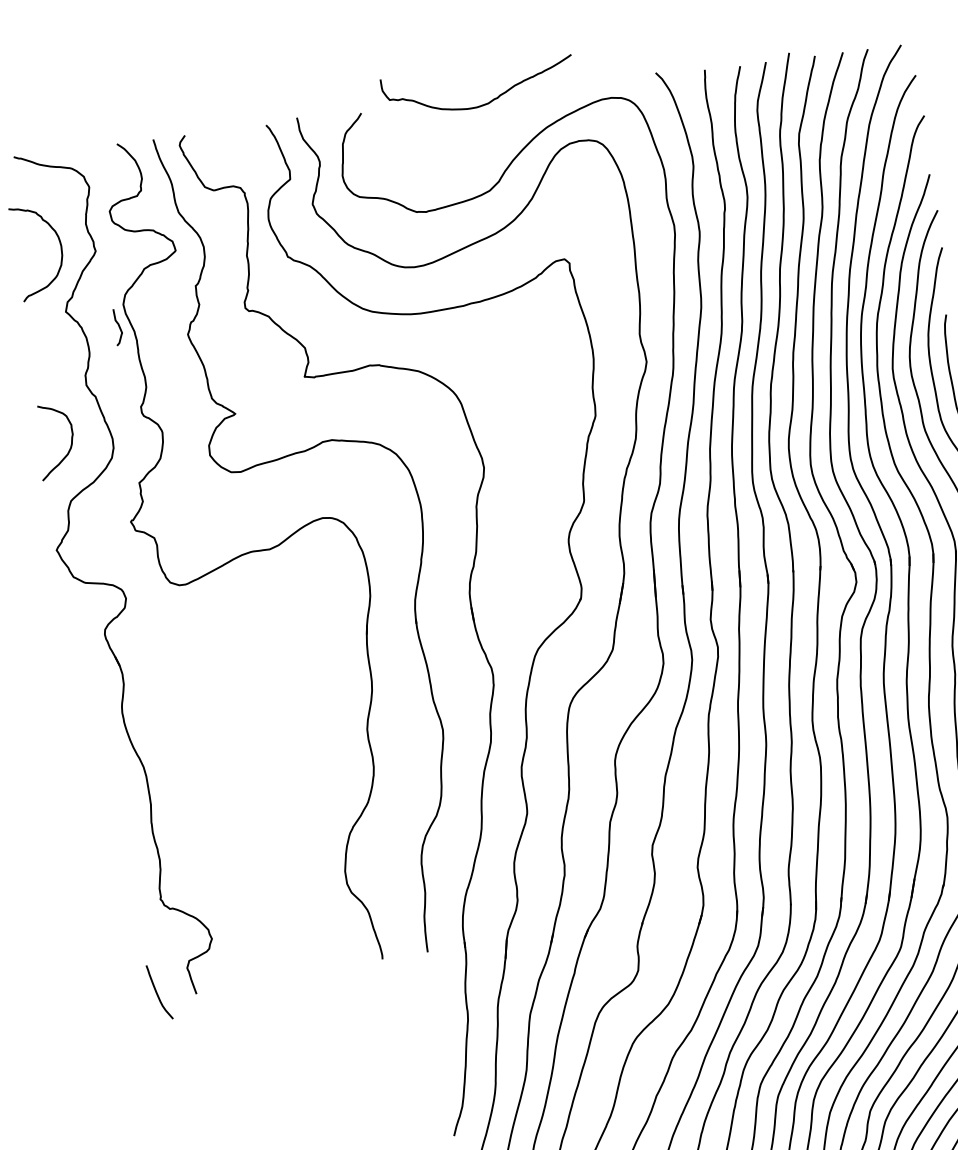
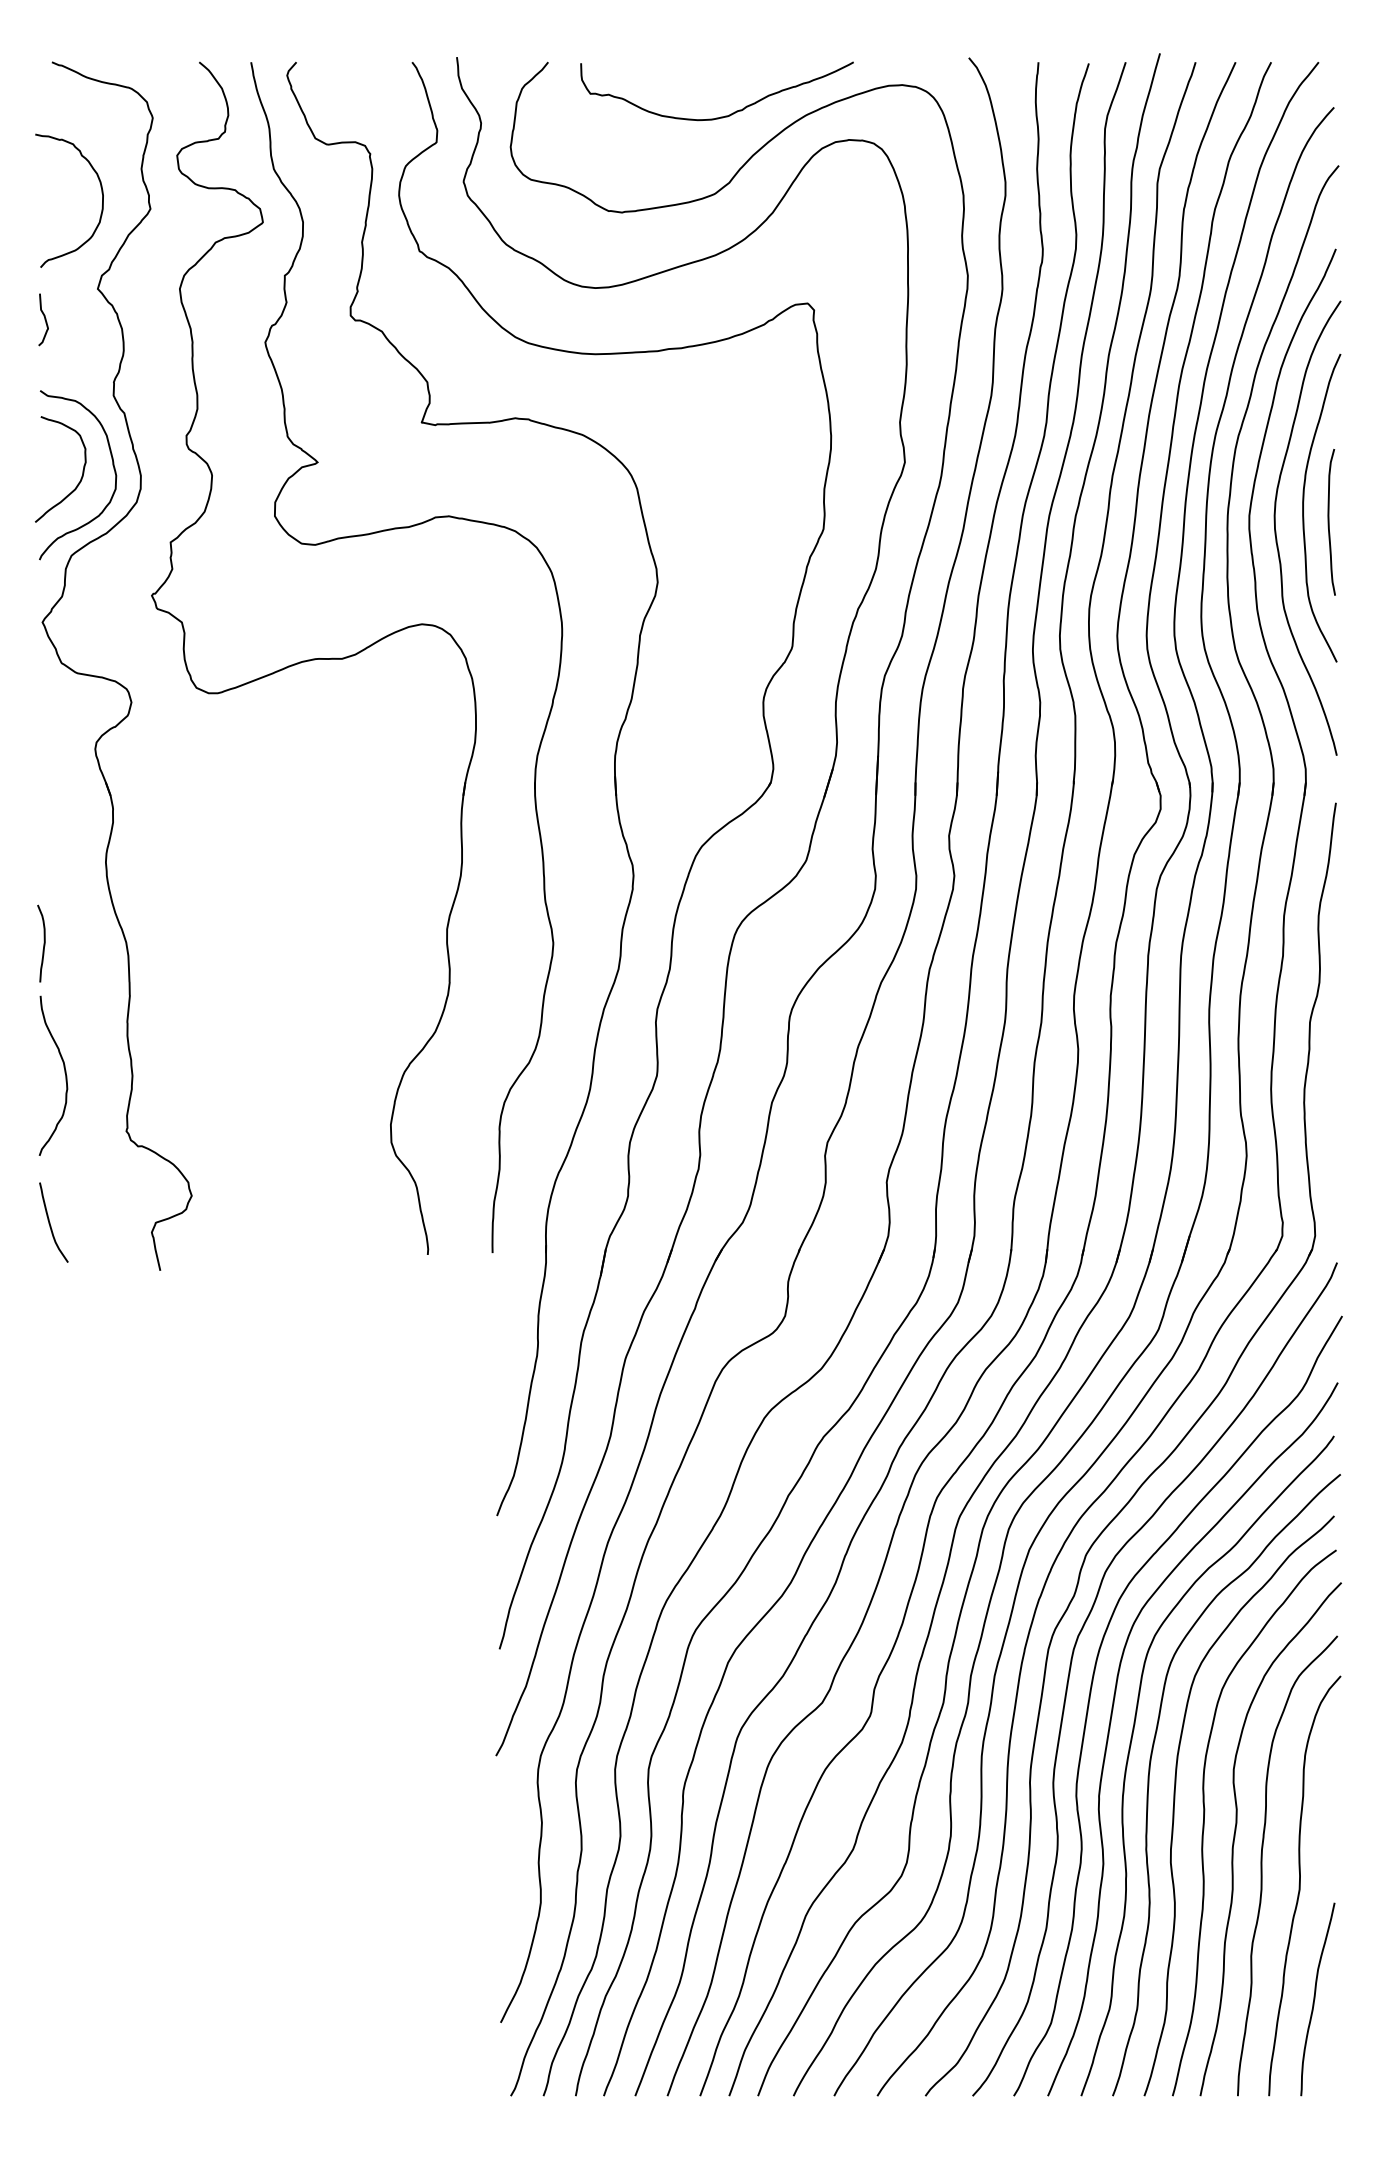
curve: (482, 104) -> (720, 116), moved
curve: (118, 326) -> (44, 319), moved
curve: (91, 434) -> (112, 465), added
curve: (85, 775) -> (43, 943), added
curve: (111, 864) -> (64, 1073), added
curve: (157, 992) -> (50, 1222), moved

